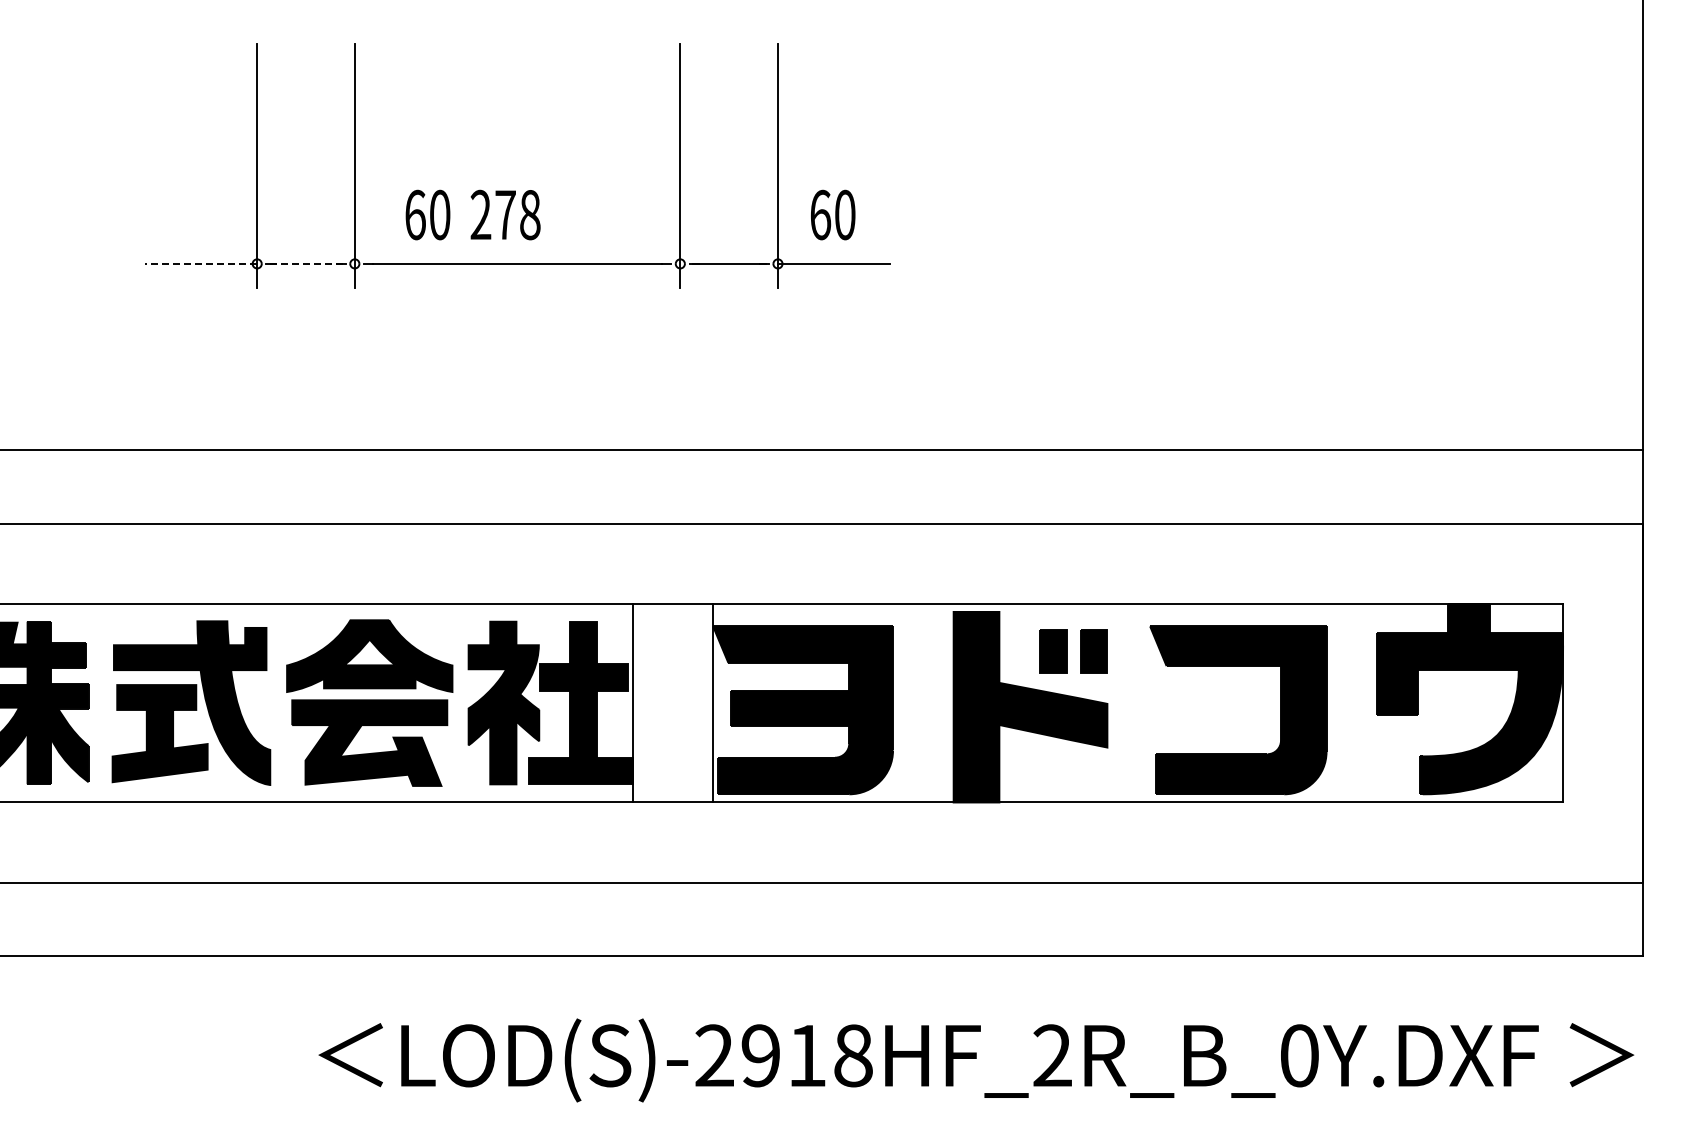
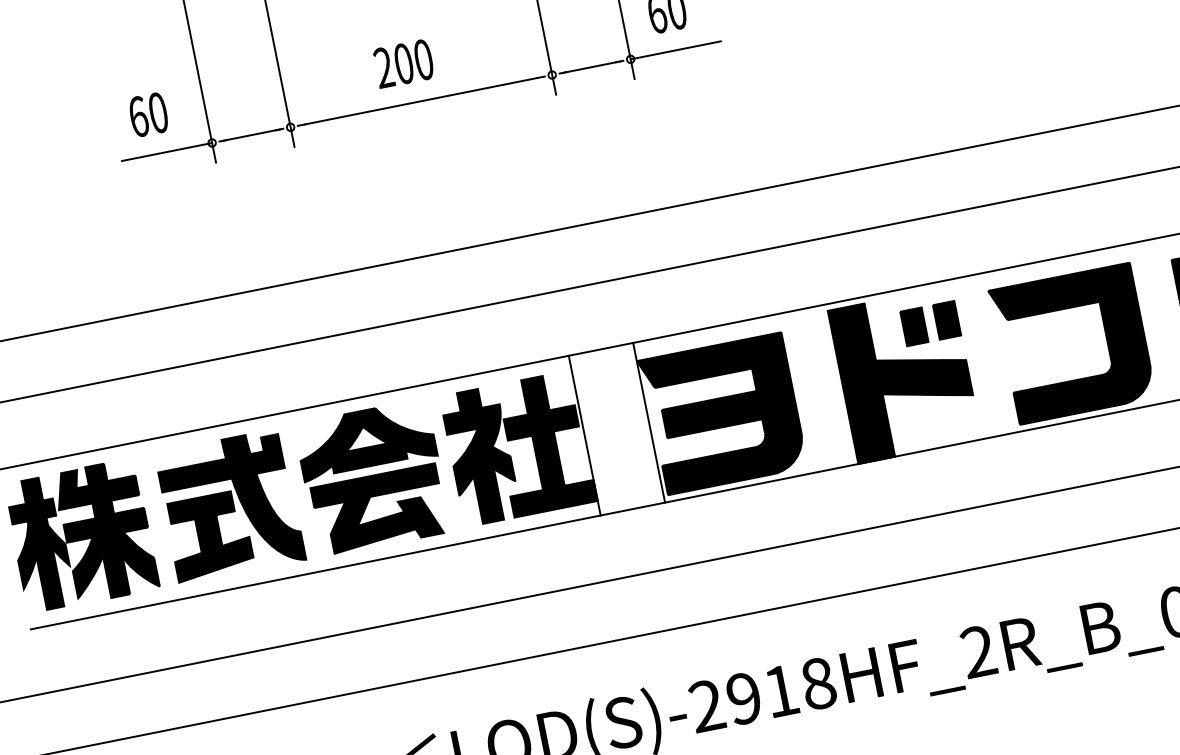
text: (427, 214) -> (148, 114), moved
text: (517, 214) -> (413, 61), 278 -> 200
line: (200, 263) -> (166, 151), dashed -> solid
line: (306, 263) -> (251, 134), dashed -> solid

